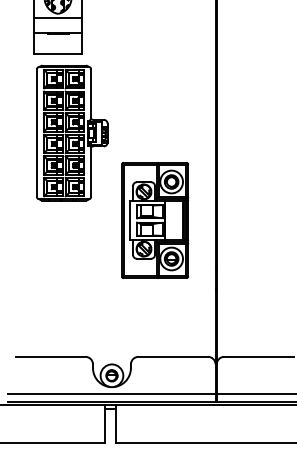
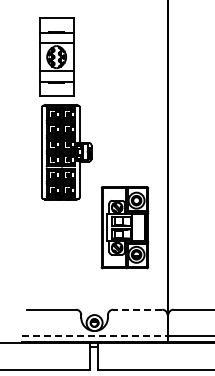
part: (154, 220) -> (124, 227), moved
line: (172, 356) -> (137, 309), solid -> dashed
line: (111, 394) -> (94, 336), solid -> dashed

